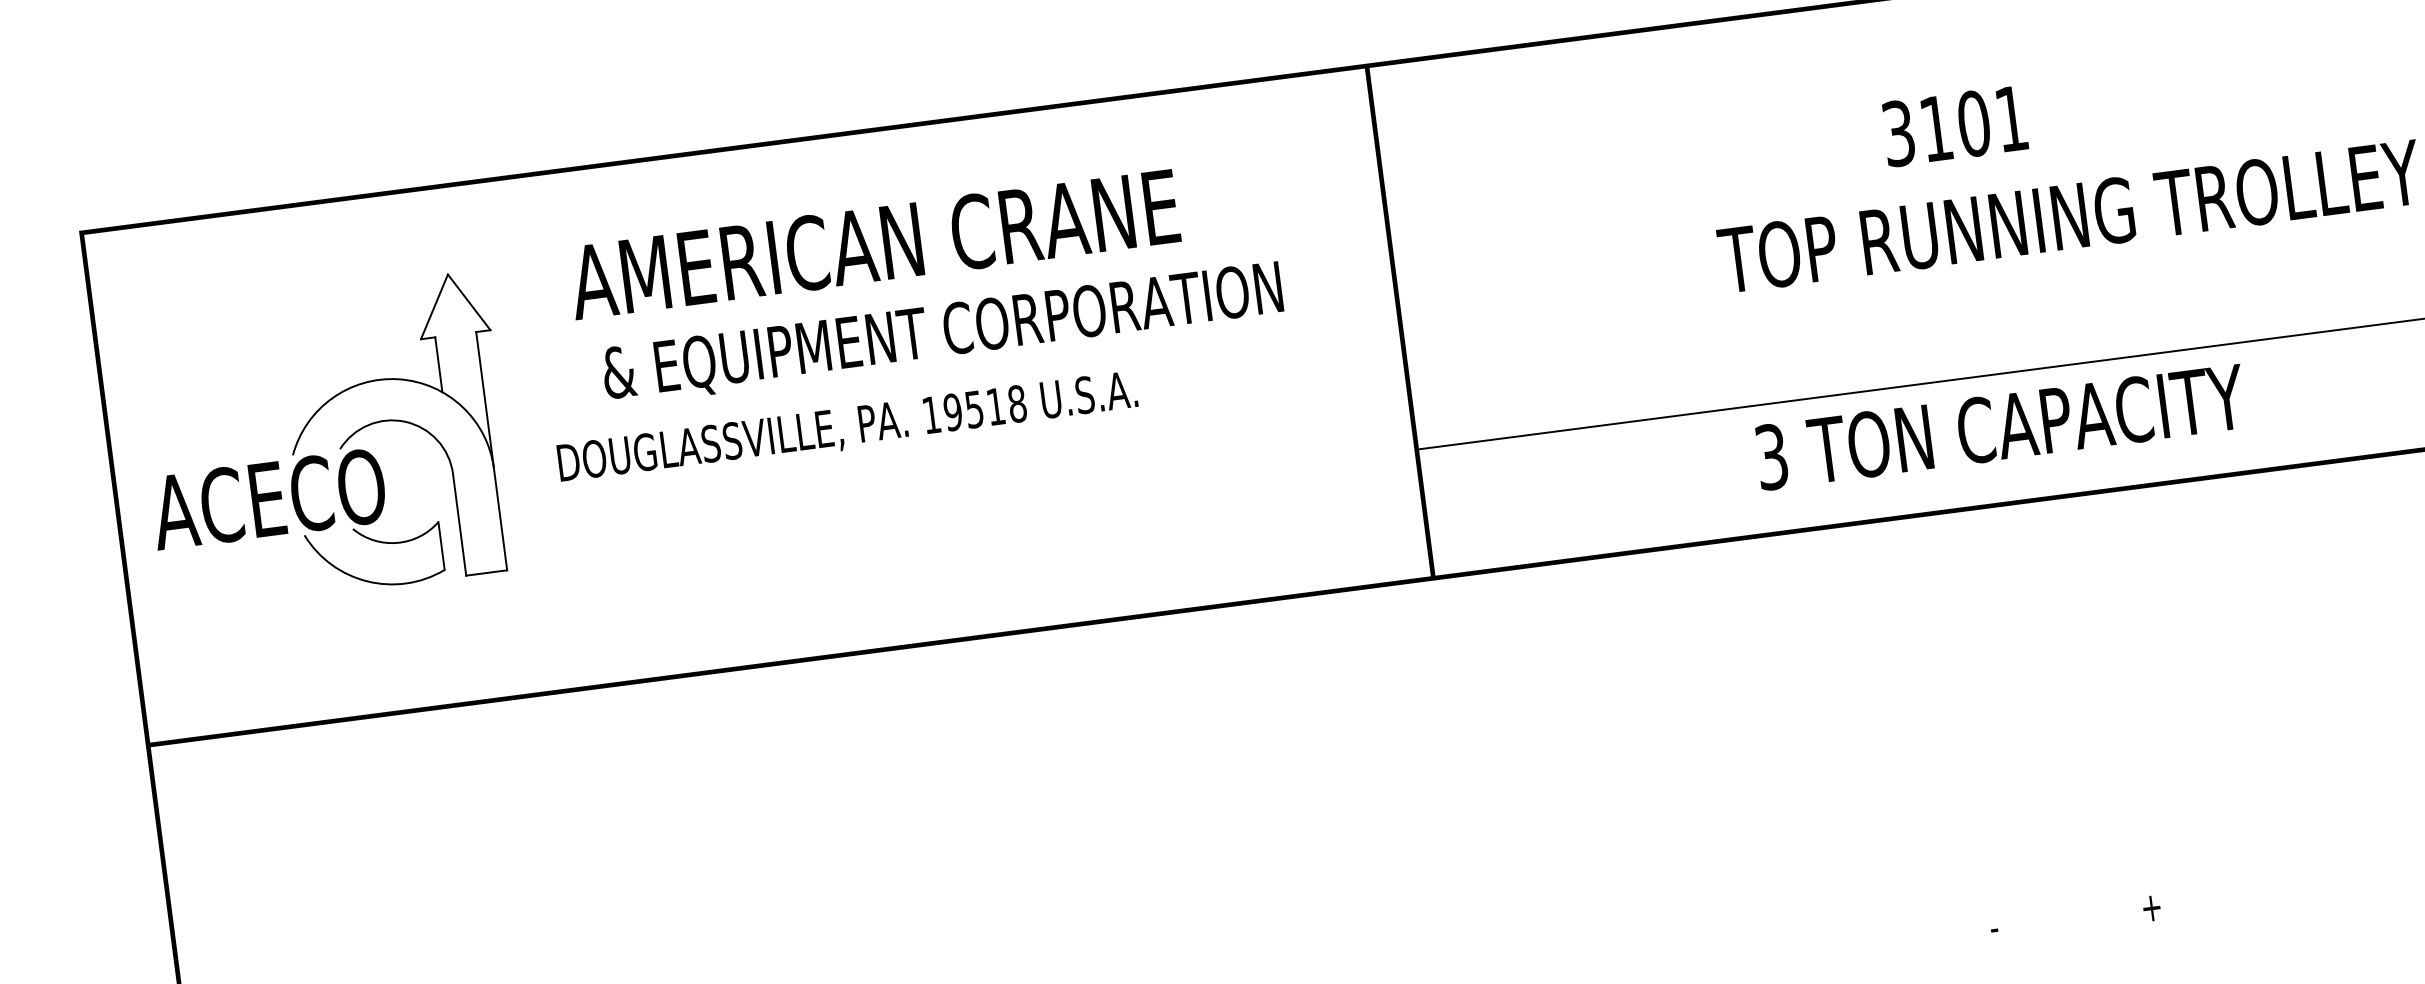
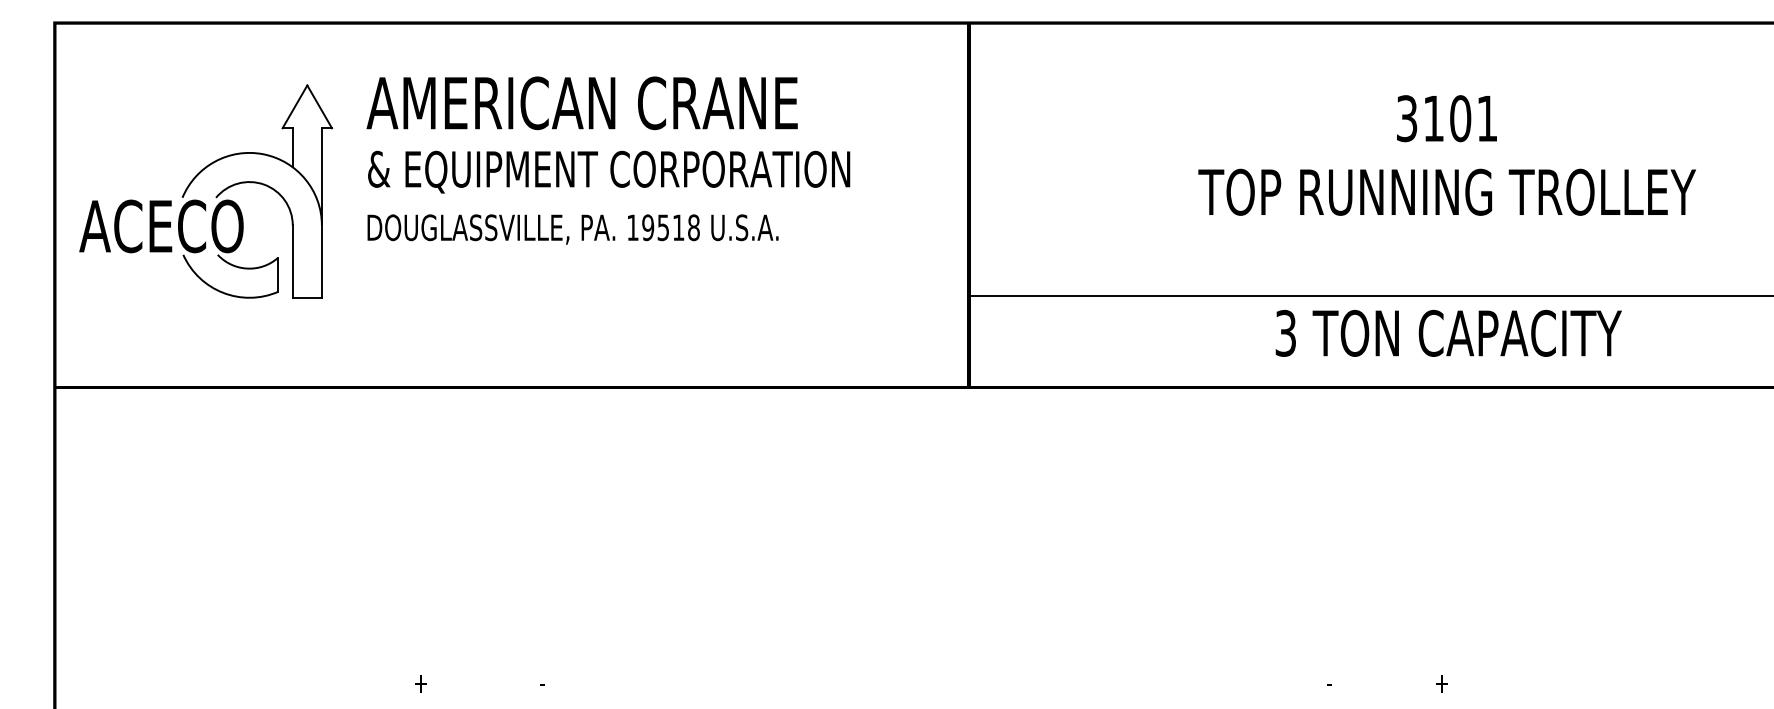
text: (1954, 126) -> (1446, 118), moved
text: (873, 245) -> (581, 103), moved
text: (943, 333) -> (609, 171), moved
text: (2000, 426) -> (1448, 332), moved

